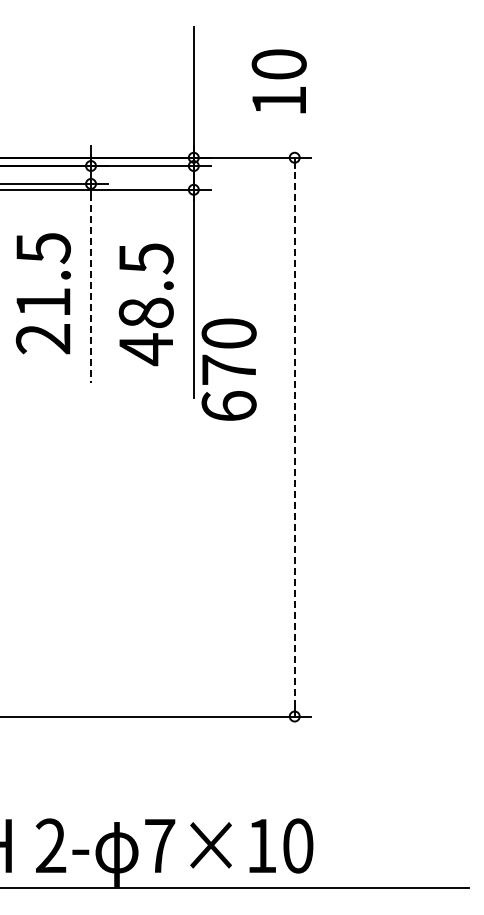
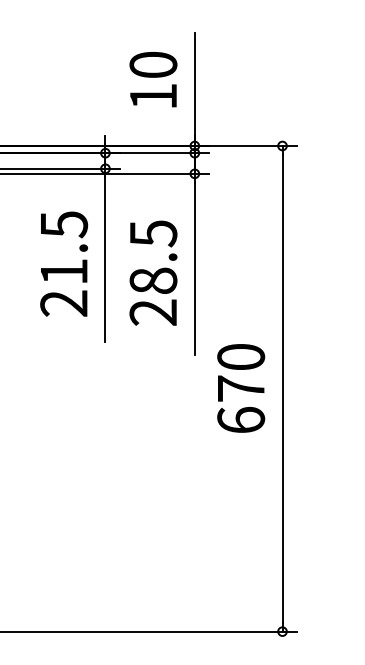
text: (278, 81) -> (152, 79), moved
line: (91, 288) -> (105, 259), dashed -> solid
text: (145, 349) -> (152, 312), 48.5 -> 28.5
text: (228, 369) -> (240, 388), moved
line: (294, 436) -> (282, 388), dashed -> solid

